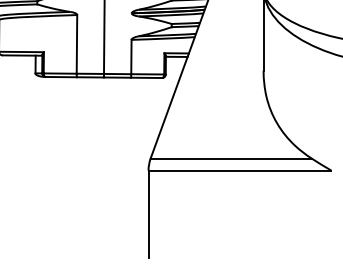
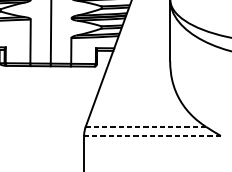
line: (231, 158) -> (146, 126), solid -> dashed
line: (239, 170) -> (152, 135), solid -> dashed

